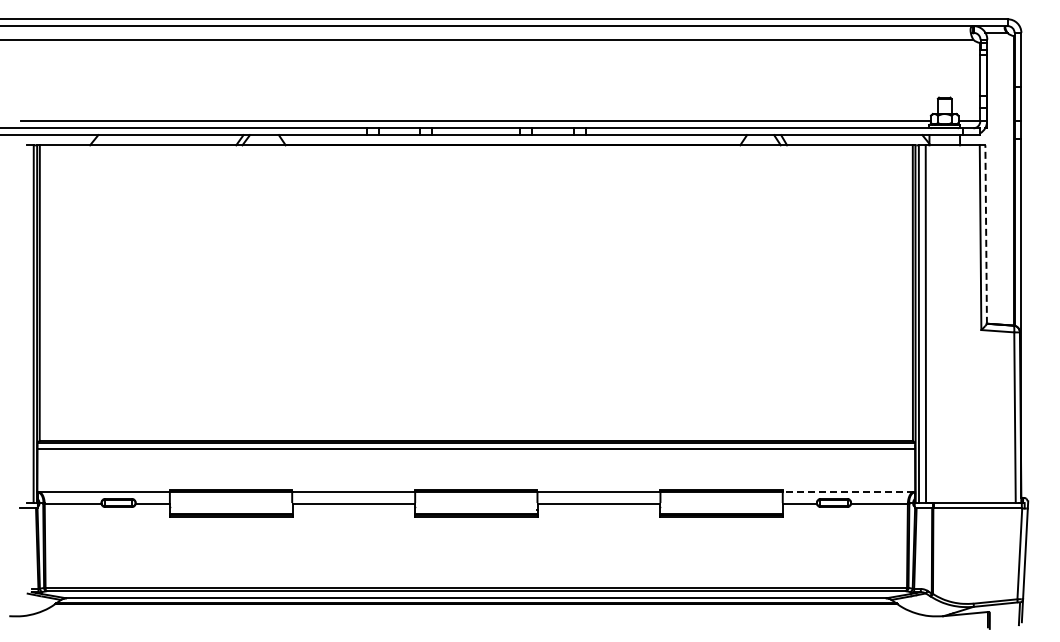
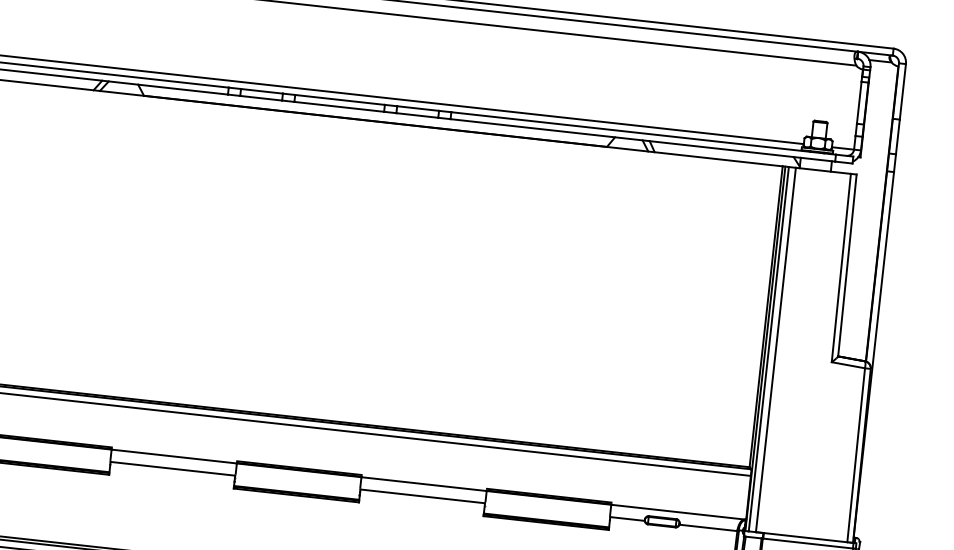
line: (986, 234) -> (847, 265), dashed -> solid
line: (847, 491) -> (677, 511), dashed -> solid

